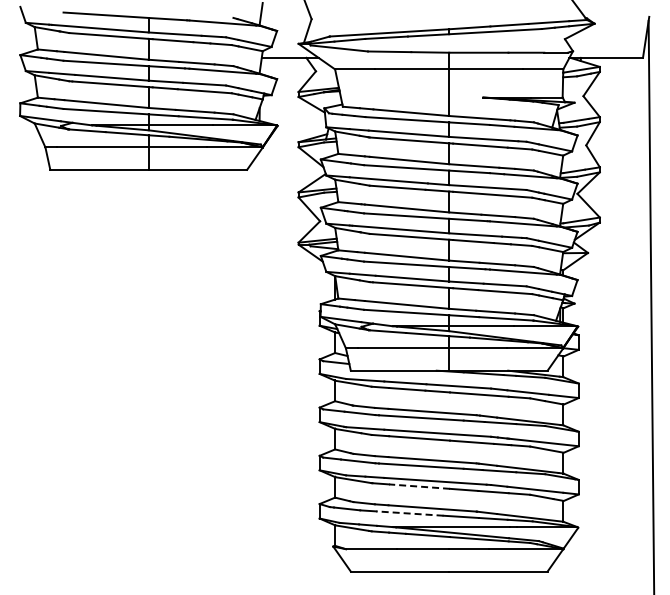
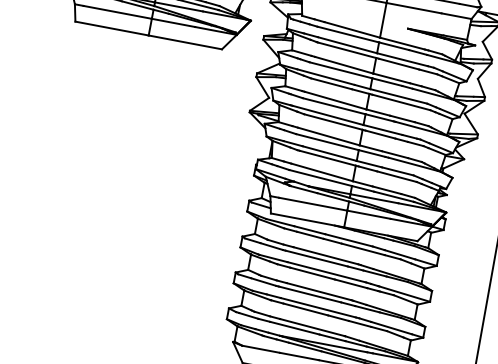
line: (419, 486) -> (305, 309), dashed -> solid
line: (409, 513) -> (294, 328), dashed -> solid

